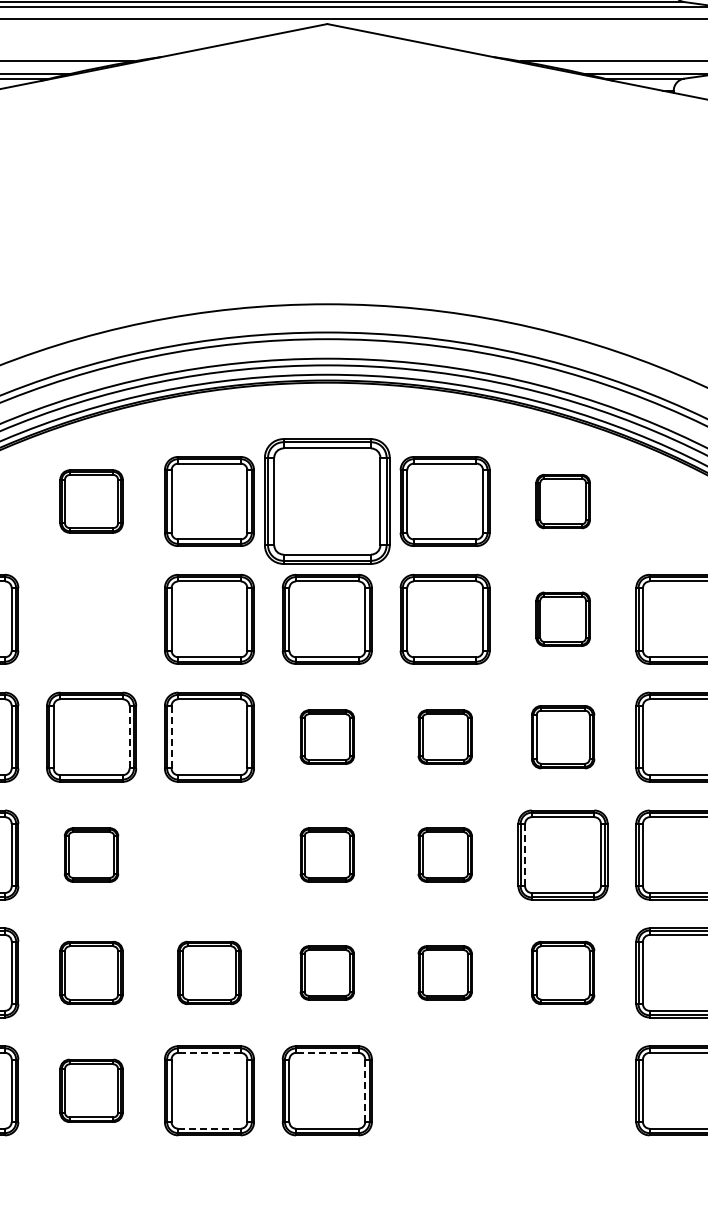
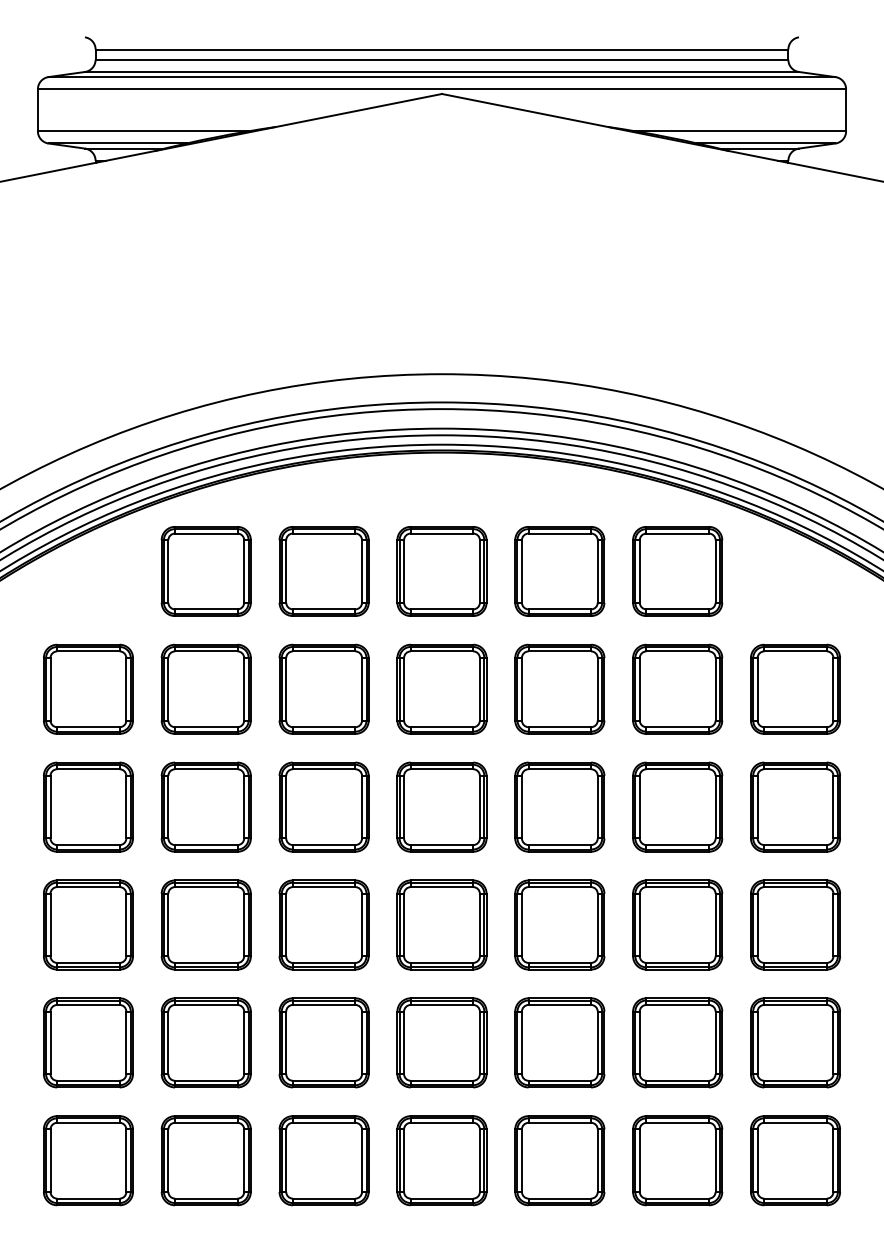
part: (90, 501) -> (205, 571), size x1.43
part: (326, 501) -> (441, 571), size x0.71
part: (562, 501) -> (677, 571), size x1.67
part: (90, 618) -> (205, 688), added
part: (562, 618) -> (677, 688), size x1.67
line: (129, 736) -> (244, 806), dashed -> solid
part: (326, 736) -> (441, 806), size x1.67
part: (444, 736) -> (559, 806), size x1.67
part: (562, 736) -> (677, 806), size x1.43
line: (171, 737) -> (286, 807), dashed -> solid
part: (90, 854) -> (205, 924), size x1.67
part: (208, 854) -> (323, 924), added
part: (326, 854) -> (441, 924), size x1.67
part: (444, 854) -> (559, 924), size x1.67
line: (524, 855) -> (639, 925), dashed -> solid
part: (90, 972) -> (205, 1042), size x1.43
part: (208, 972) -> (323, 1042), size x1.43
part: (326, 972) -> (441, 1042), size x1.67
part: (444, 972) -> (559, 1042), size x1.67
part: (562, 972) -> (677, 1042), size x1.43
line: (208, 1052) -> (323, 1122), dashed -> solid
line: (326, 1052) -> (441, 1122), dashed -> solid
part: (90, 1090) -> (205, 1160), size x1.43
line: (364, 1090) -> (479, 1160), dashed -> solid
part: (444, 1090) -> (559, 1160), added
part: (562, 1090) -> (677, 1160), added
line: (209, 1128) -> (324, 1198), dashed -> solid

